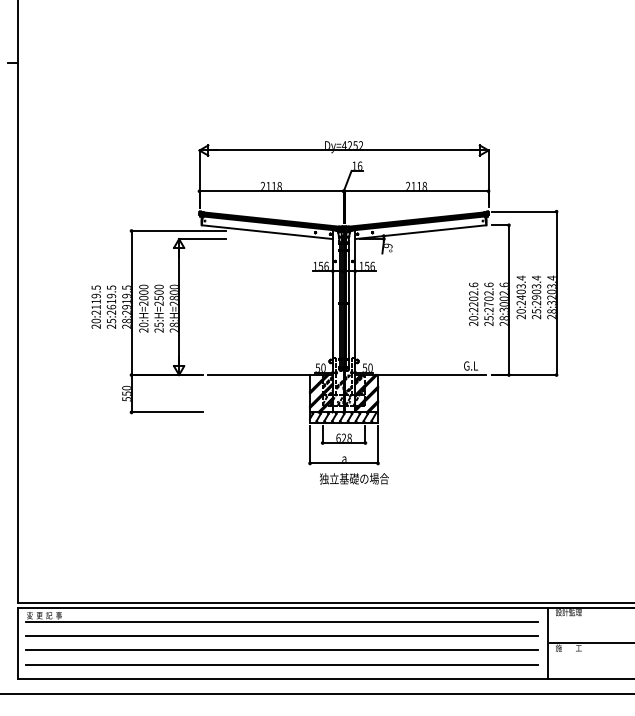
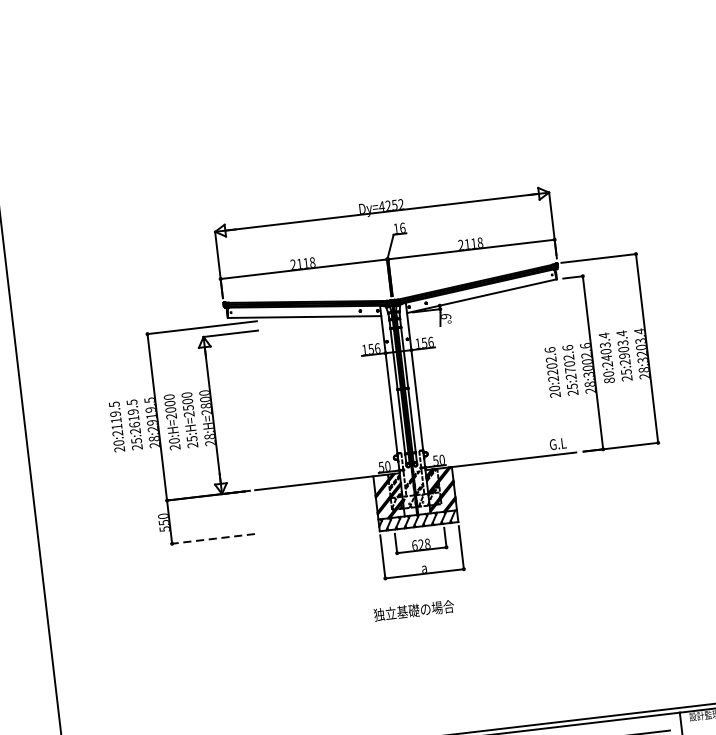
text: (521, 316) -> (609, 379), 20:2403.4 -> 80:2403.4
line: (167, 412) -> (213, 538), solid -> dashed
text: (354, 478) -> (414, 610), moved

